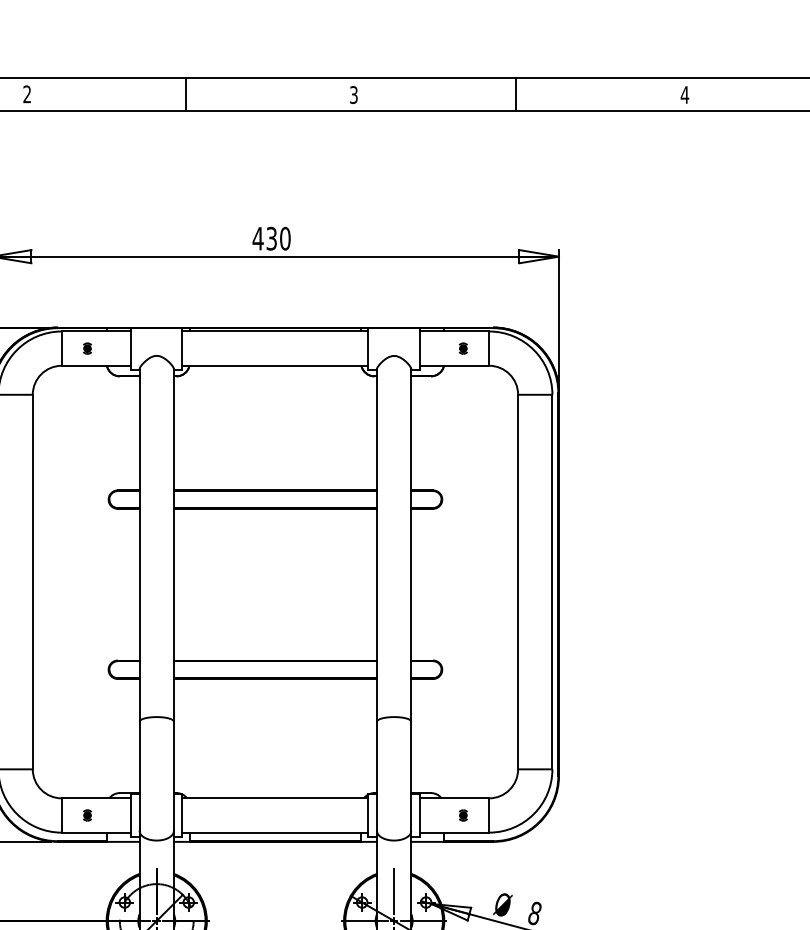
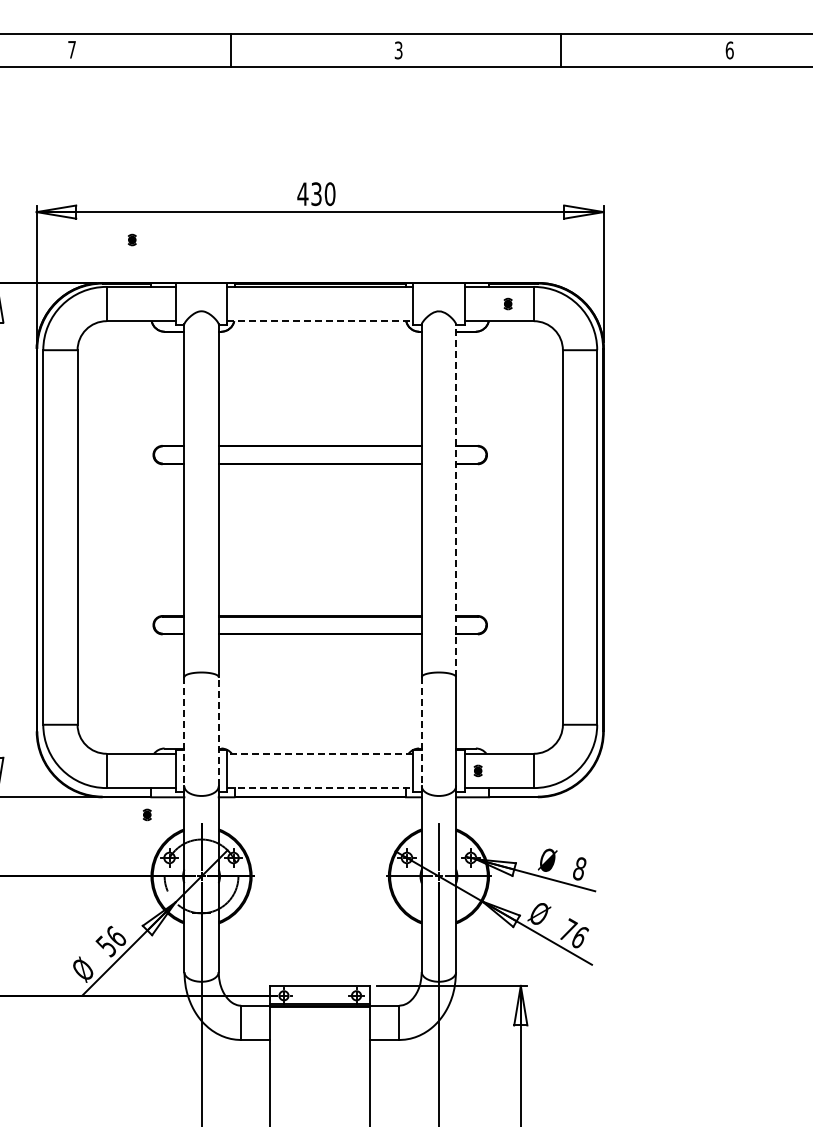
text: (26, 94) -> (71, 49), 2 -> 7
text: (684, 95) -> (729, 50), 4 -> 6
part: (86, 348) -> (131, 239), moved
line: (275, 366) -> (320, 321), solid -> dashed
line: (411, 545) -> (456, 500), solid -> dashed
line: (139, 776) -> (184, 731), solid -> dashed
line: (173, 776) -> (218, 731), solid -> dashed
line: (376, 776) -> (421, 731), solid -> dashed
line: (275, 798) -> (320, 753), solid -> dashed
part: (86, 815) -> (146, 814), moved
part: (462, 815) -> (477, 770), moved
line: (275, 833) -> (320, 788), solid -> dashed

